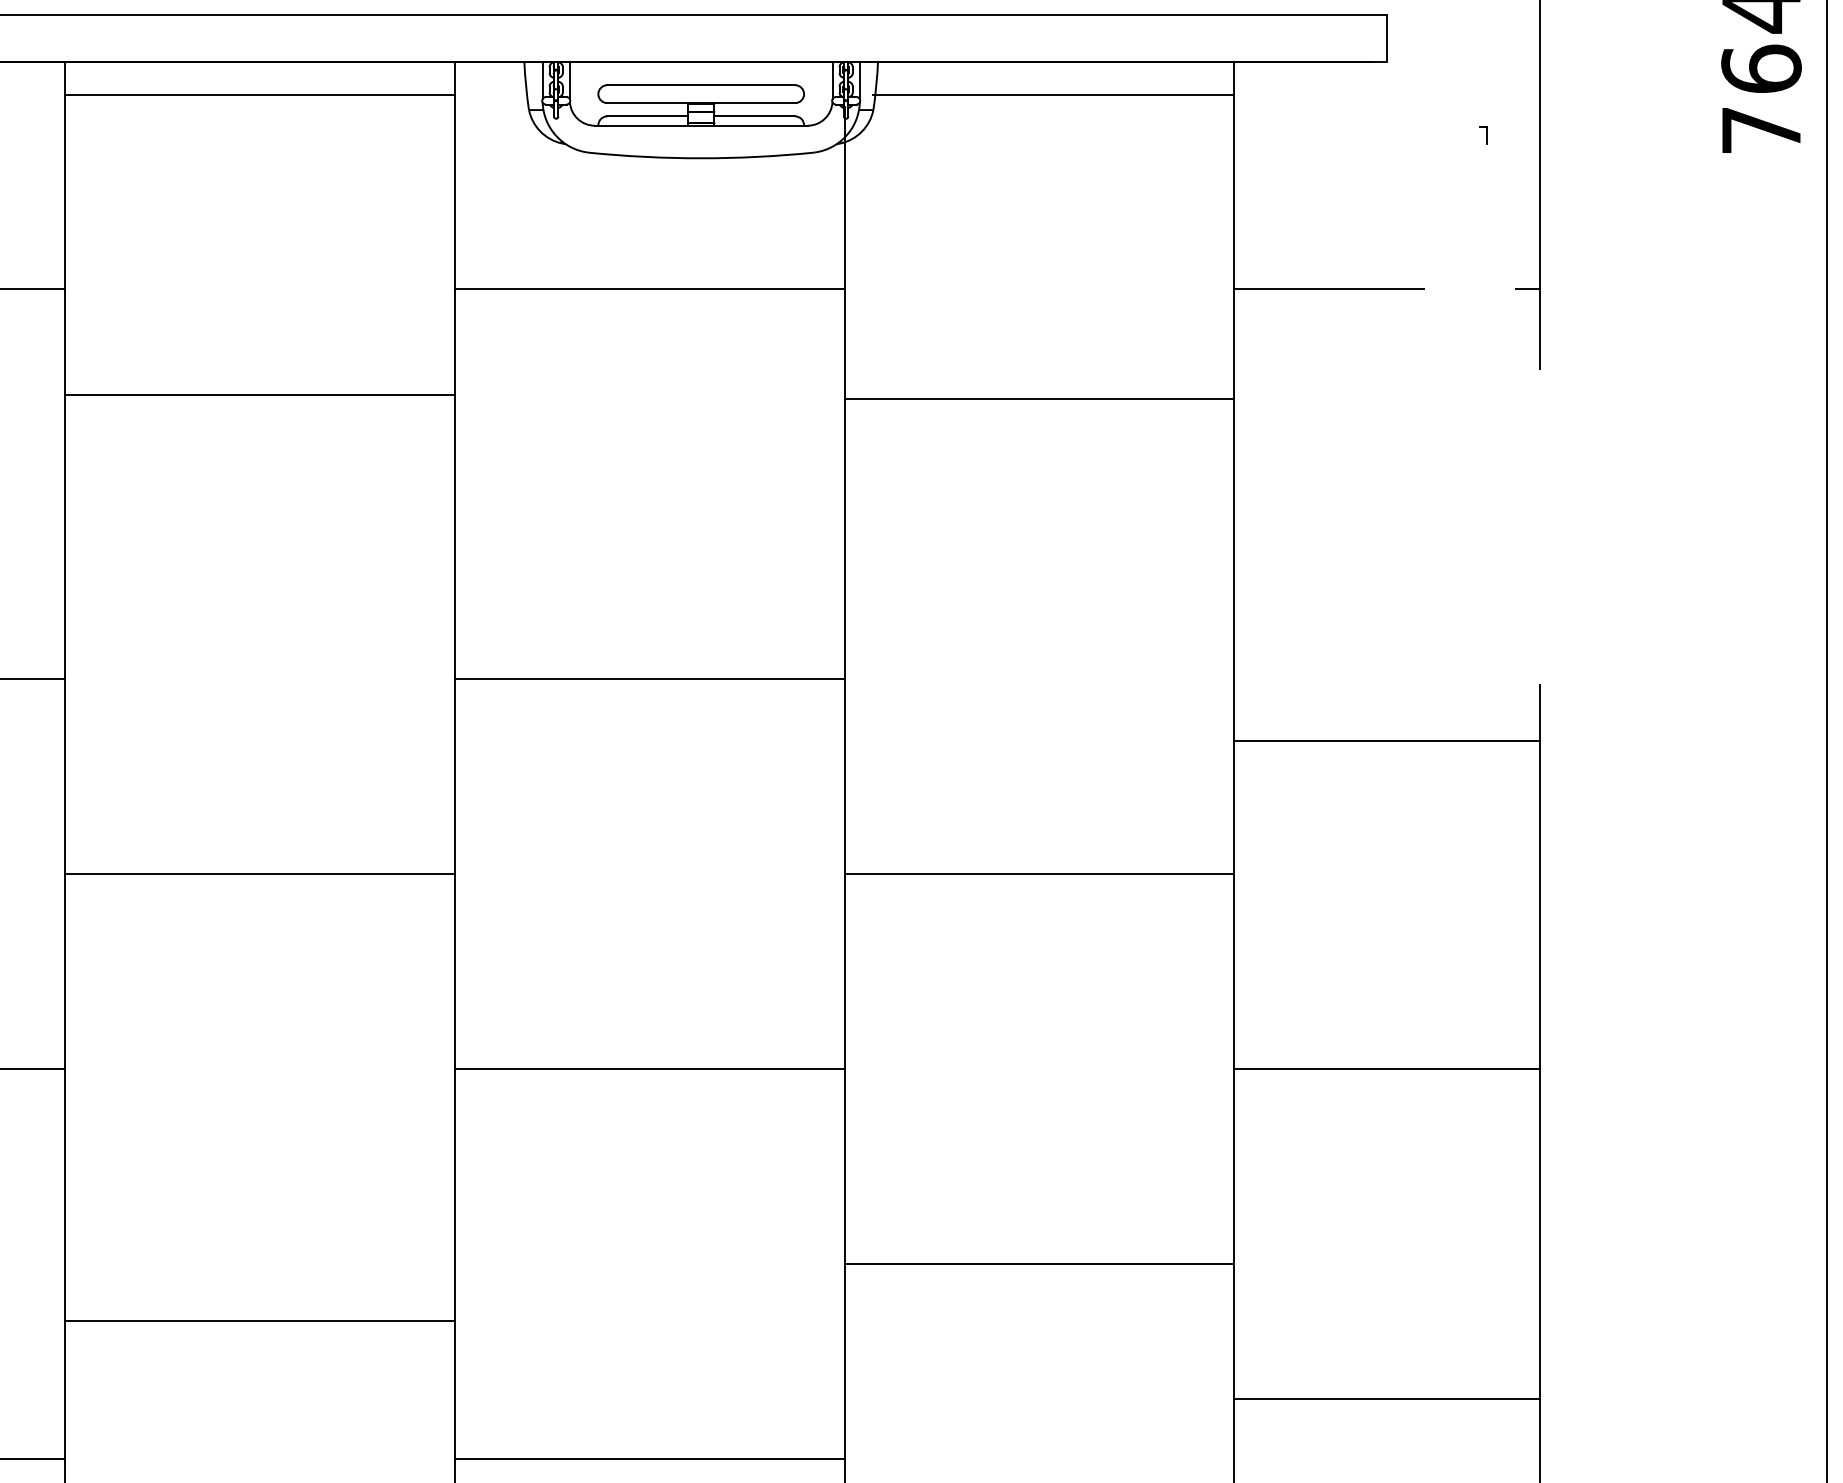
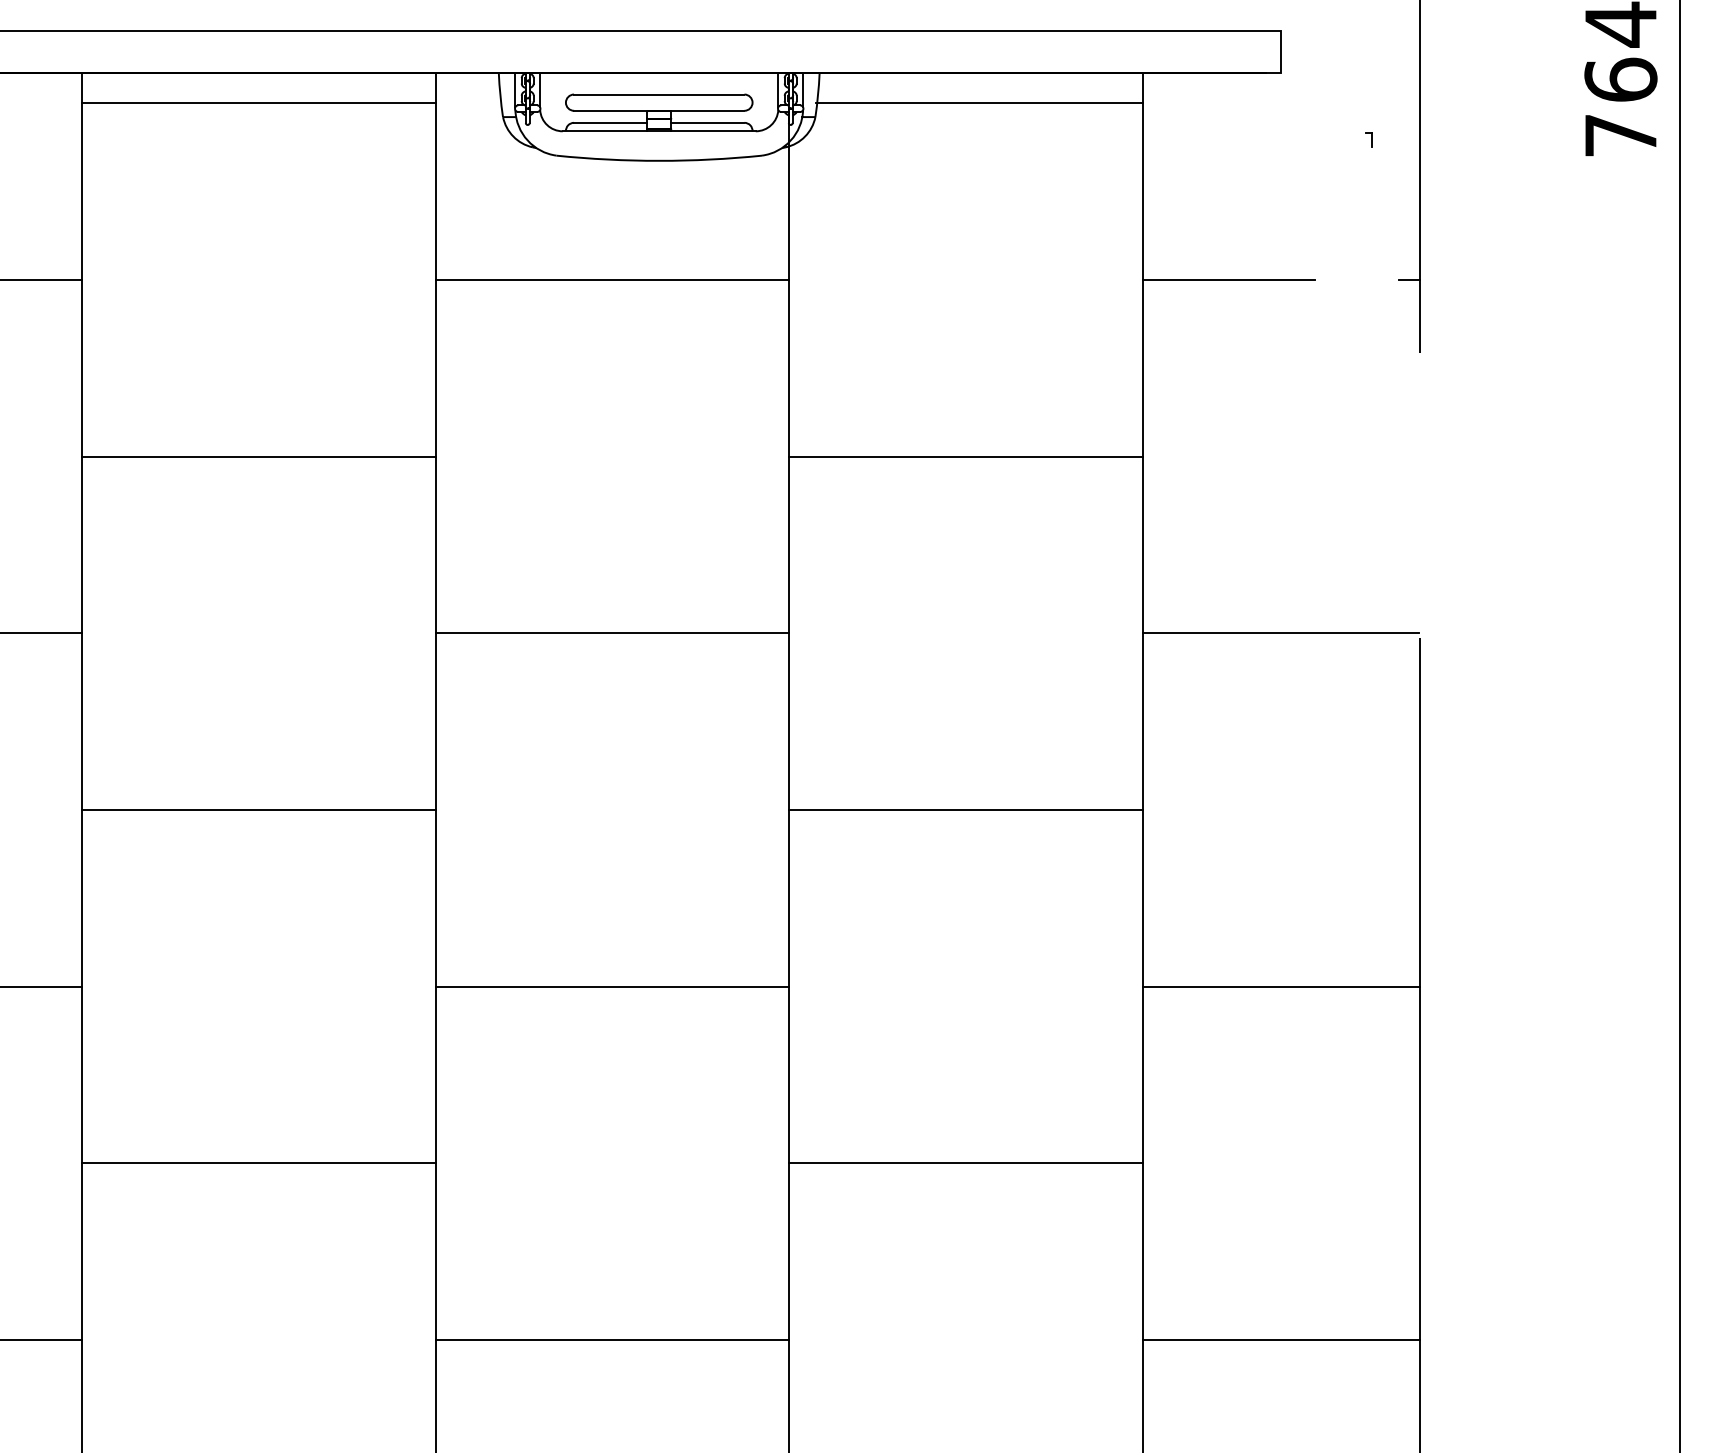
line: (259, 394) -> (258, 456), moved
line: (1038, 399) -> (965, 456), moved
line: (1386, 741) -> (1280, 633), moved
line: (259, 1321) -> (258, 1163), moved
line: (1386, 1399) -> (1280, 1340), moved

